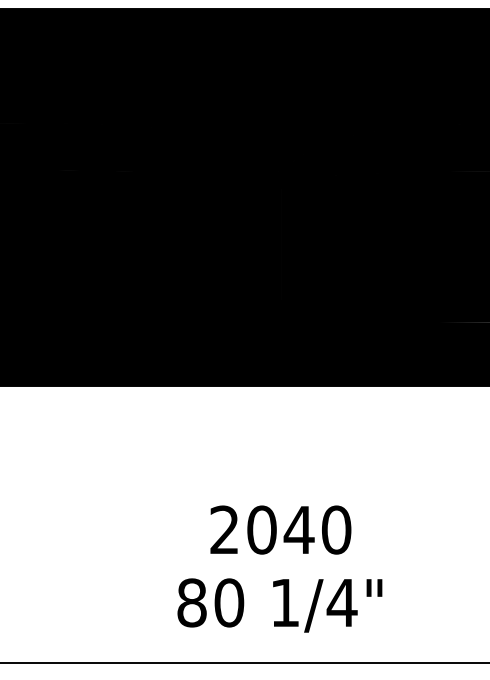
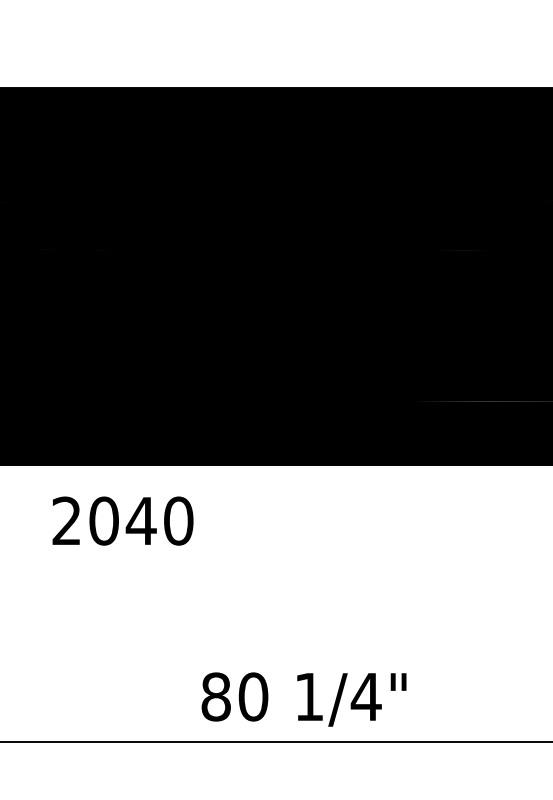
text: (280, 529) -> (122, 520), moved
text: (279, 605) -> (303, 699), moved

